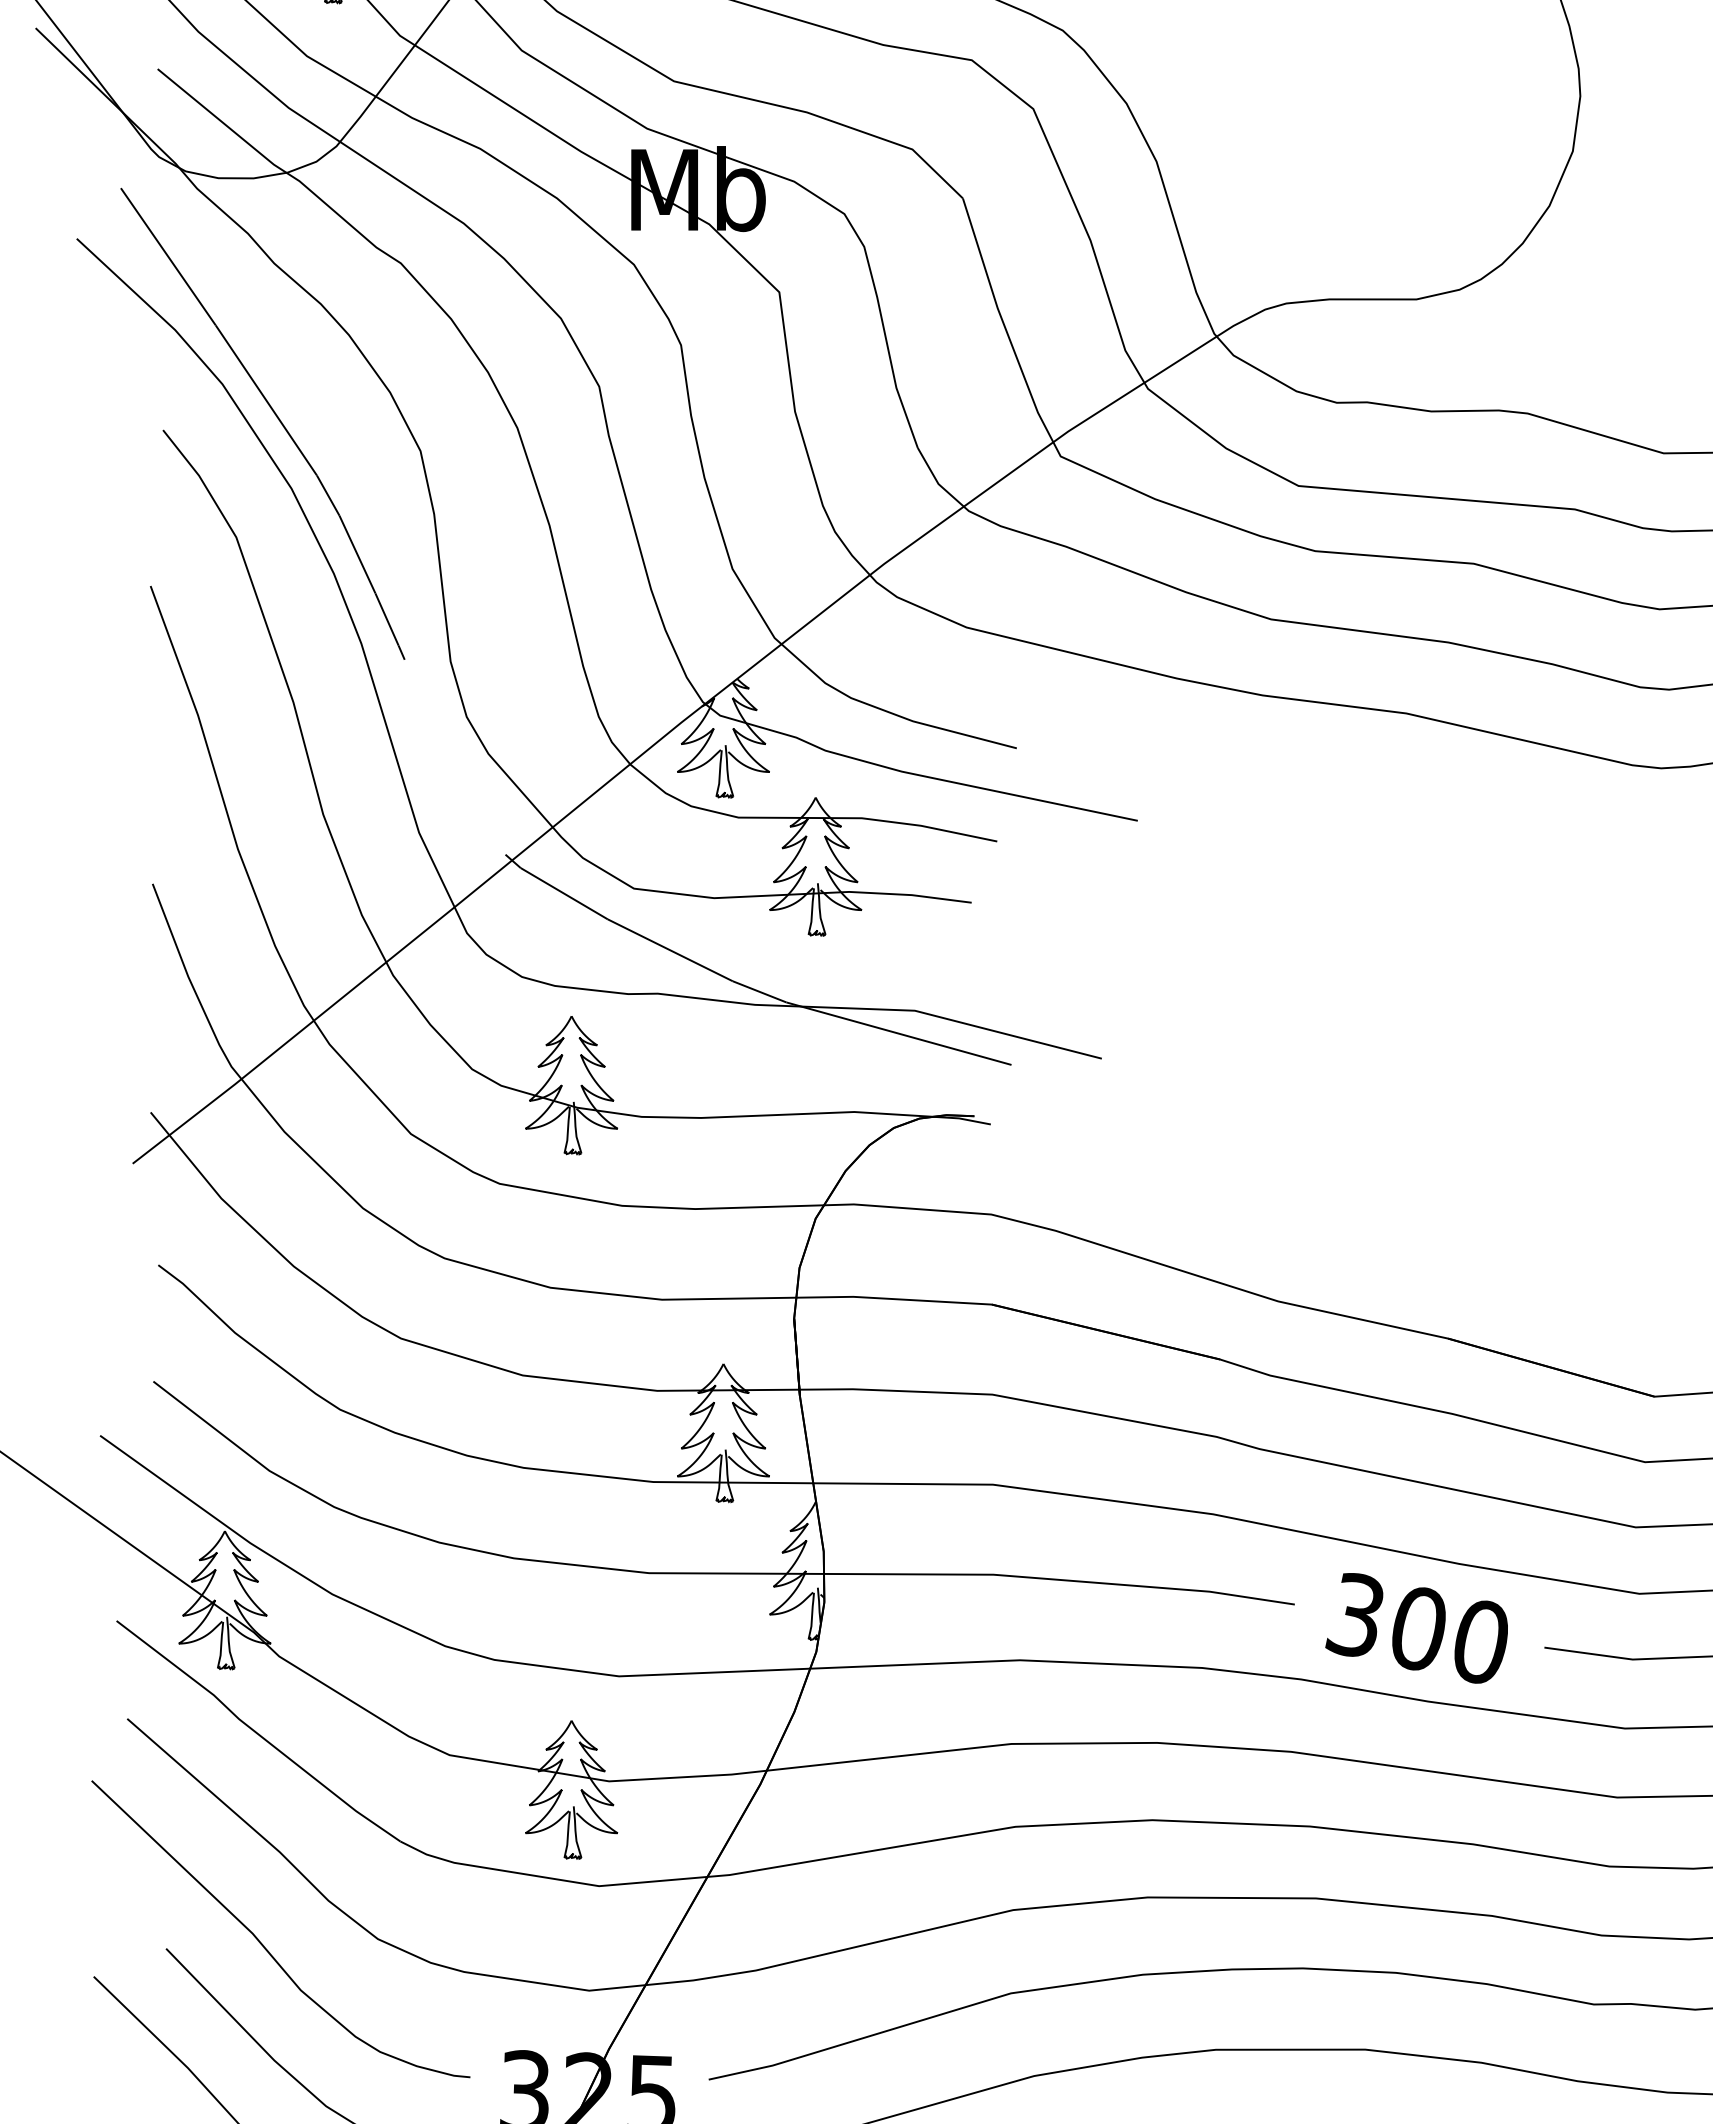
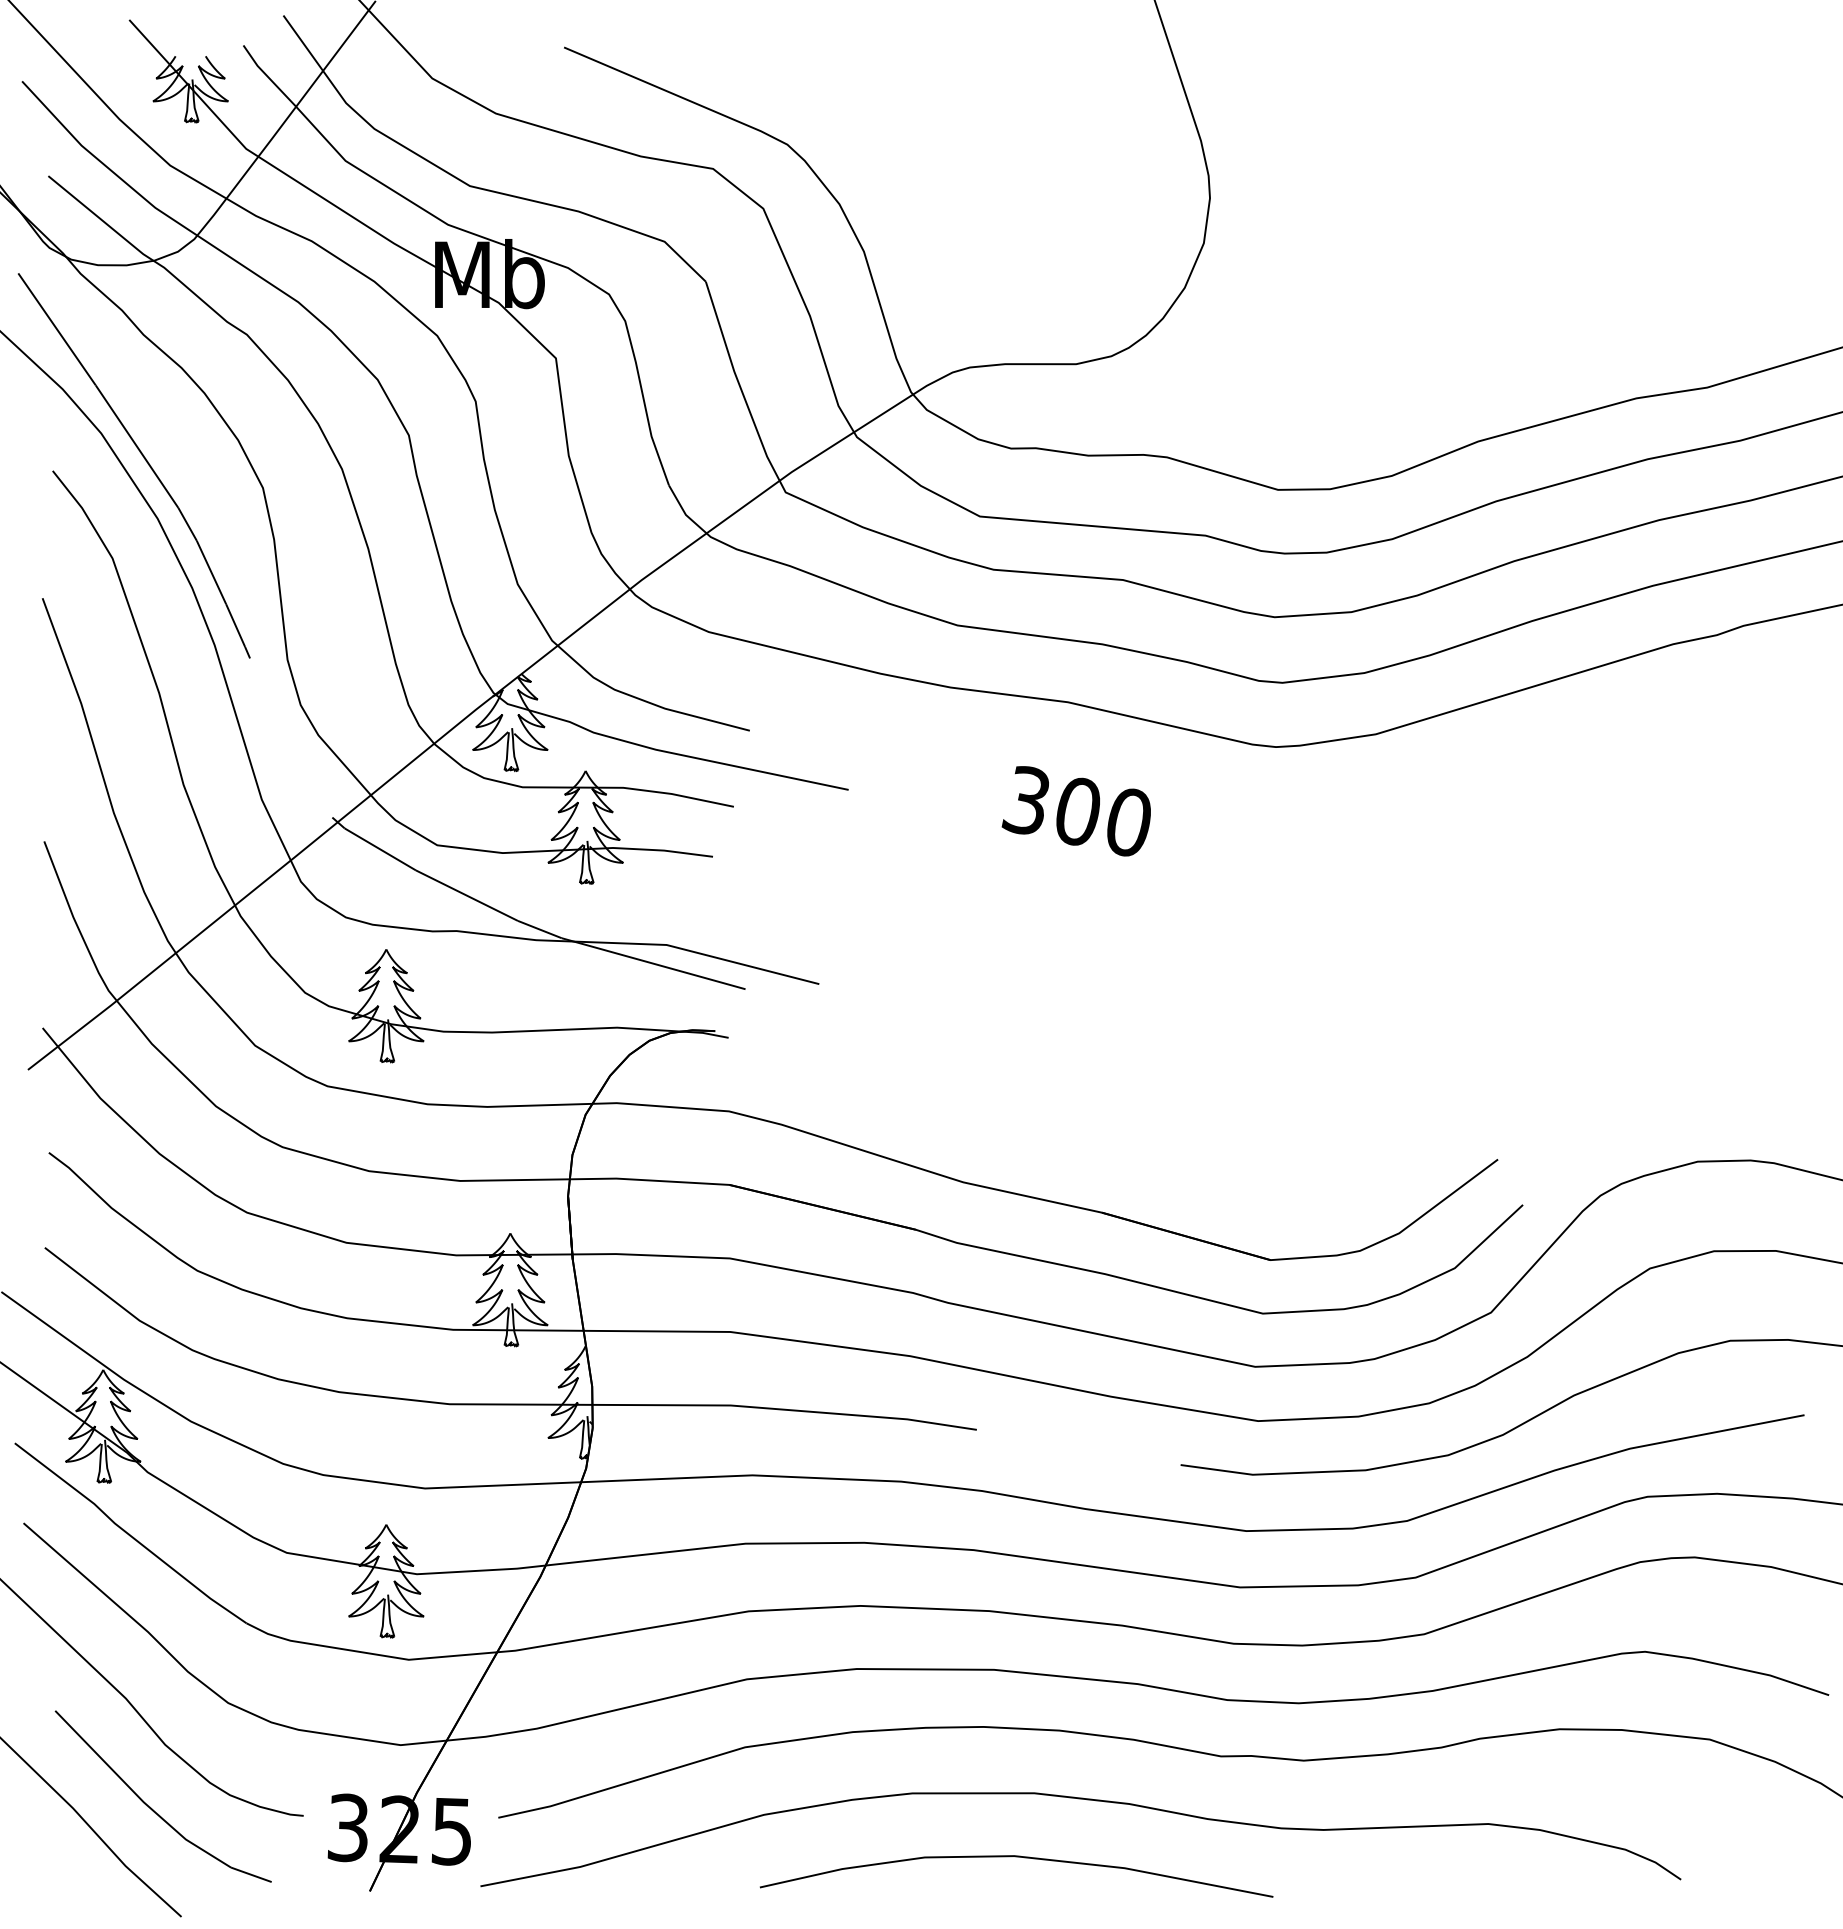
text: (1415, 1628) -> (1075, 811), moved

